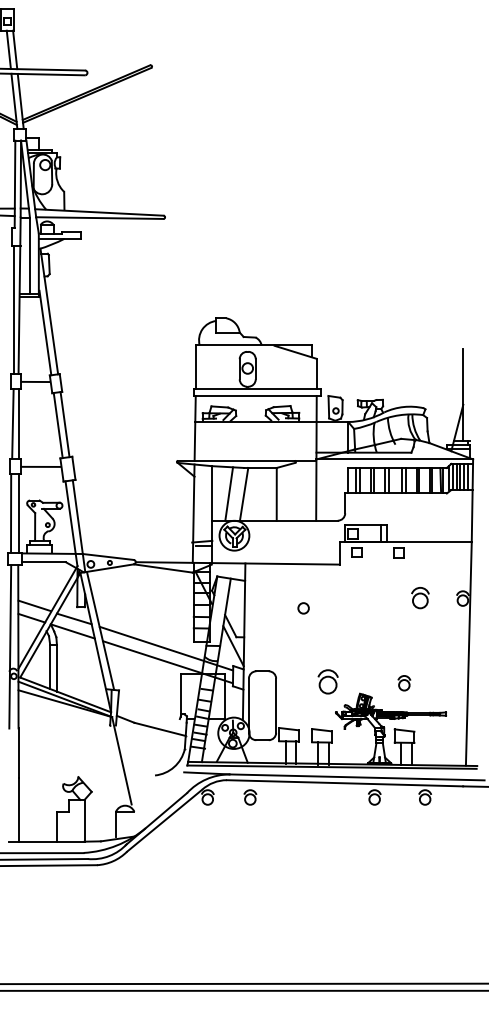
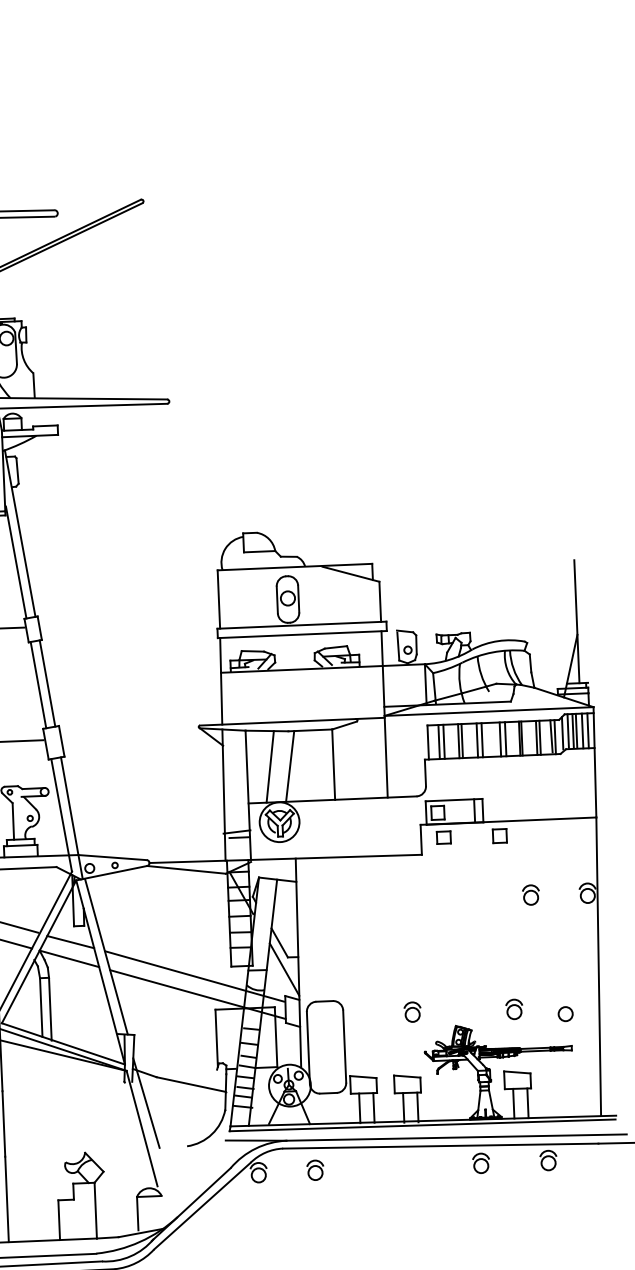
part: (420, 598) -> (531, 895), size x0.71
circle: (303, 608) -> (565, 1014), moved
part: (327, 682) -> (411, 1012), size x0.62
line: (125, 741) -> (145, 1102), added

